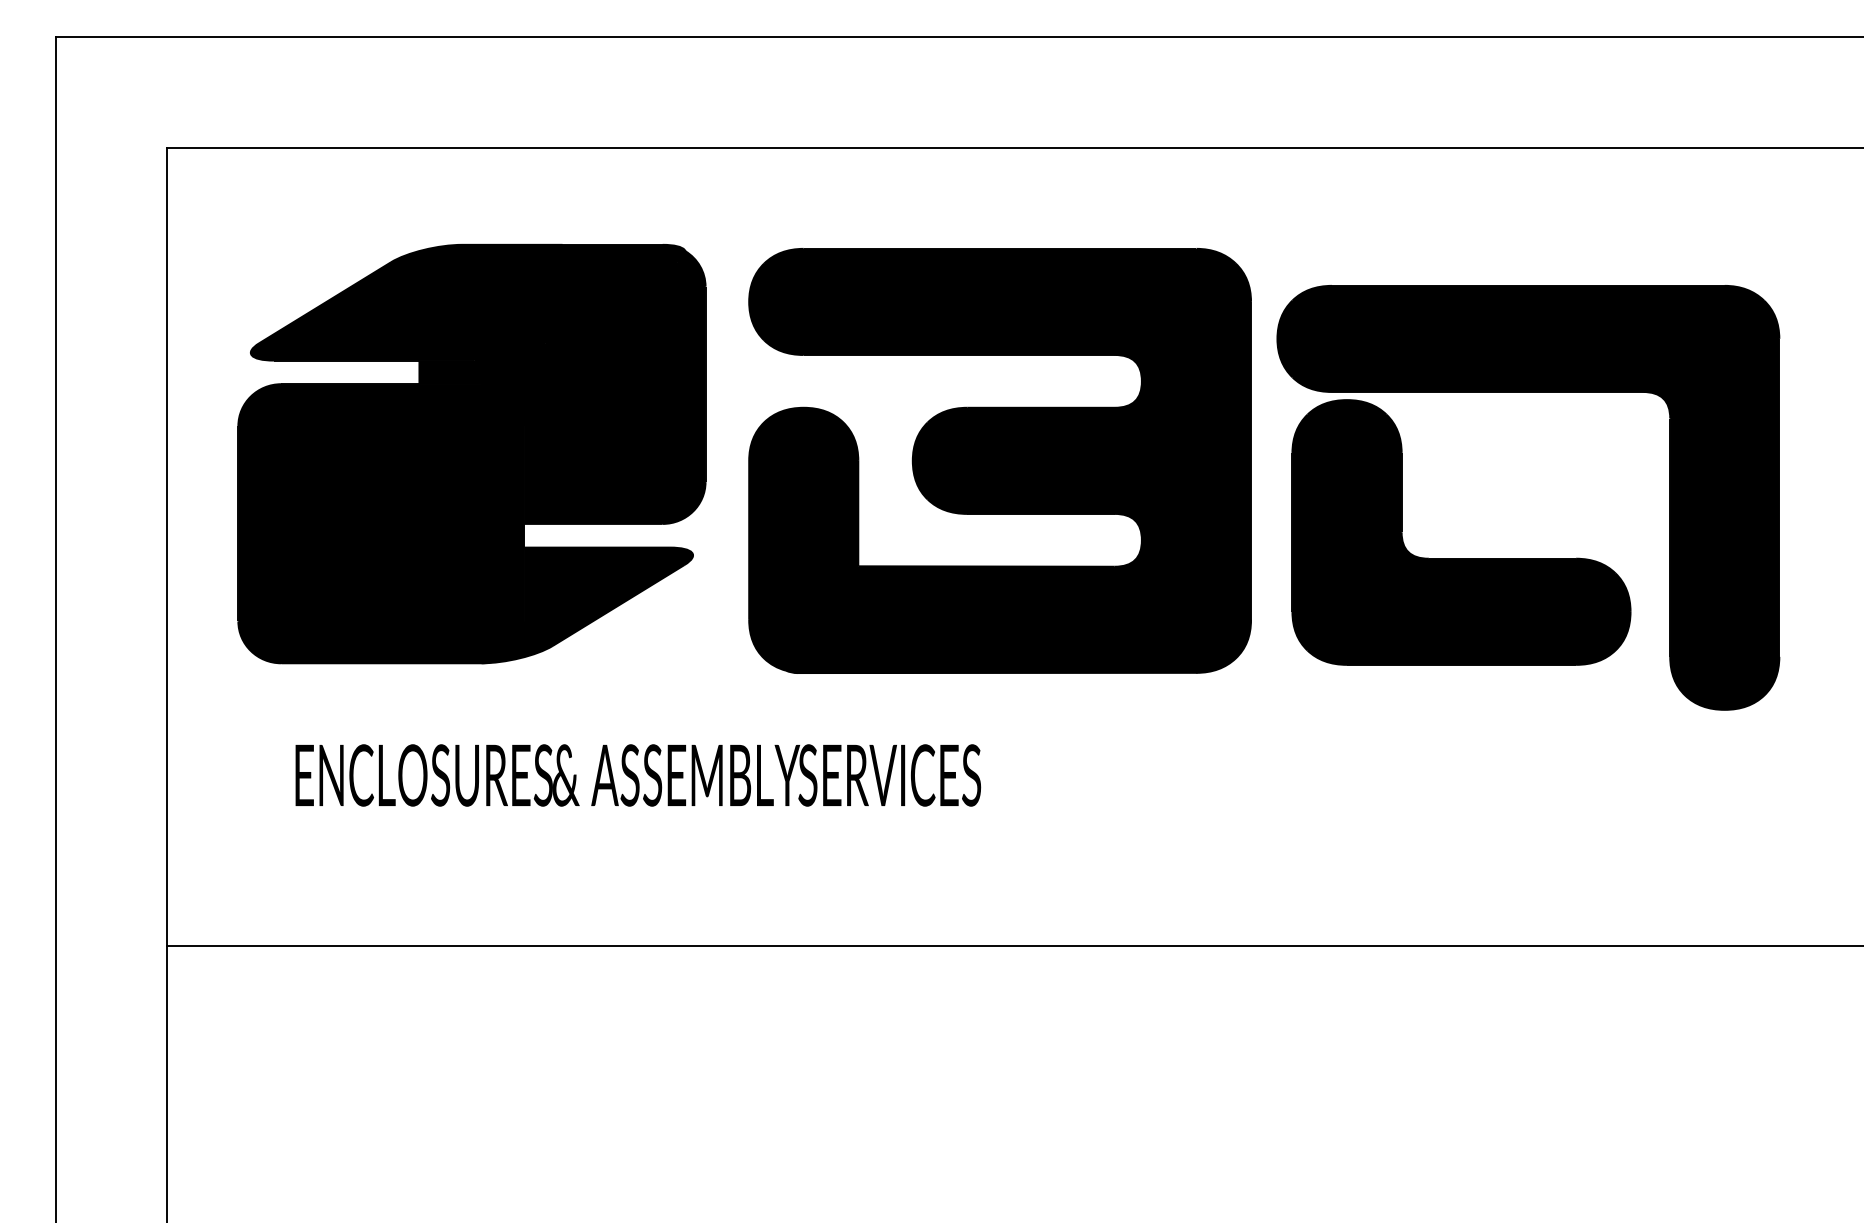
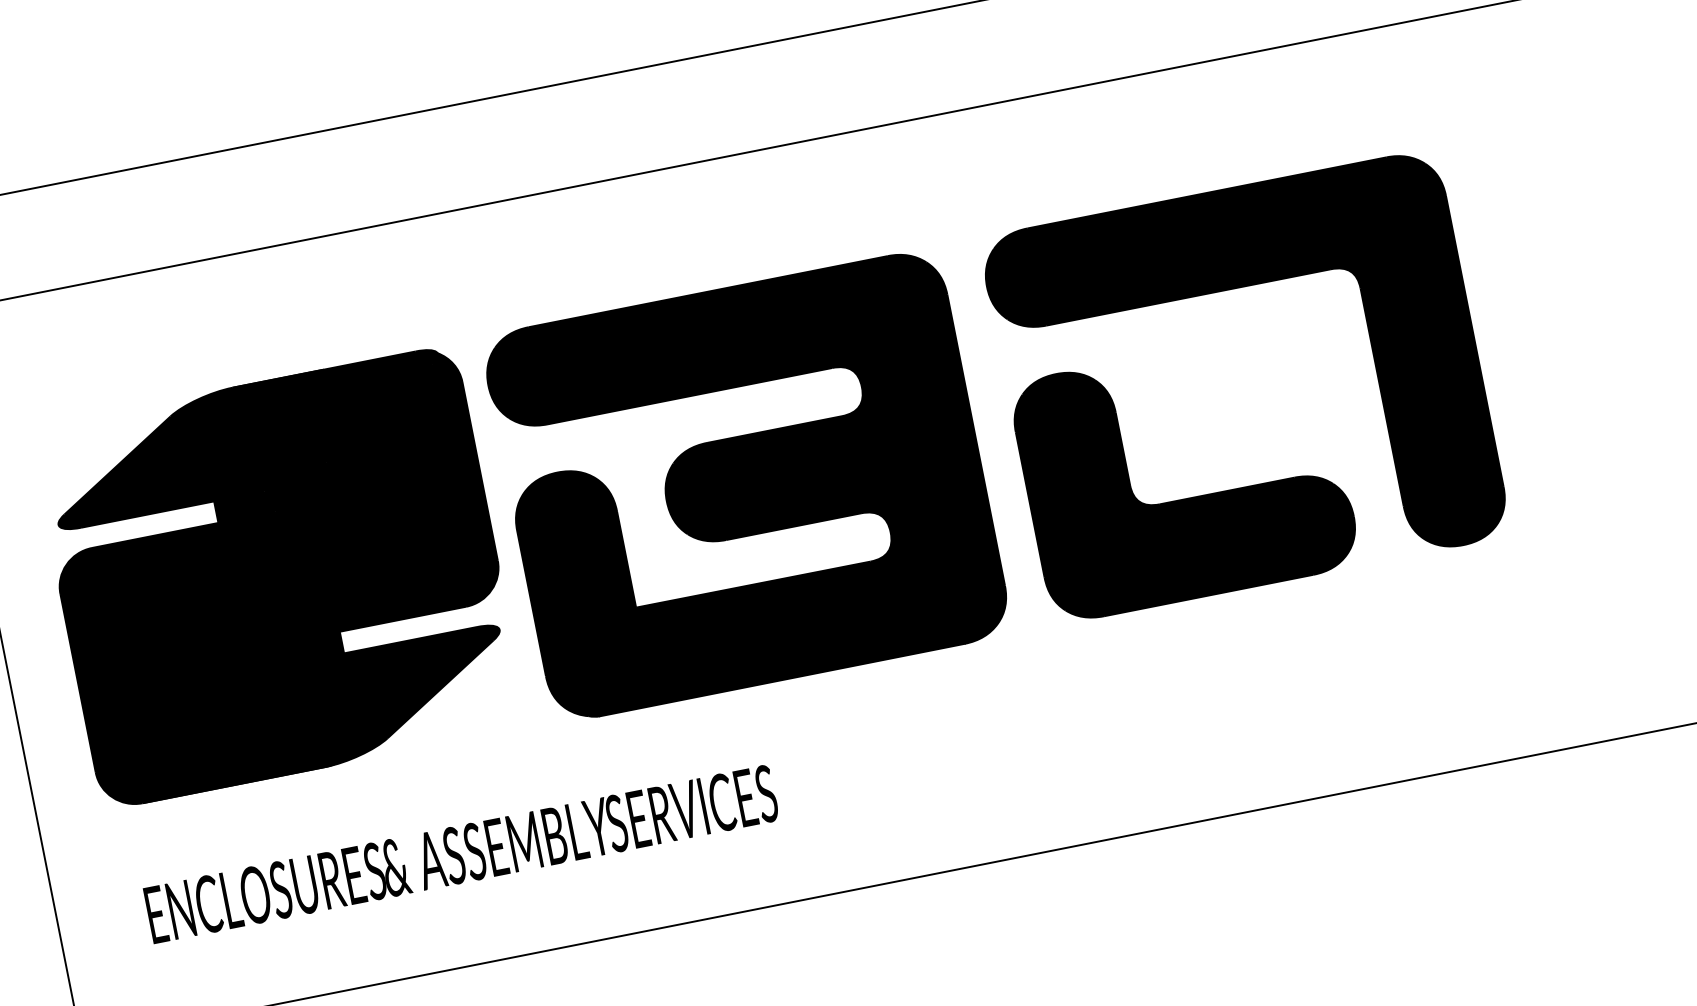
part: (471, 453) -> (278, 576), moved
part: (999, 460) -> (746, 485), moved
part: (1461, 558) -> (1189, 498), moved
text: (638, 775) -> (461, 854), moved

